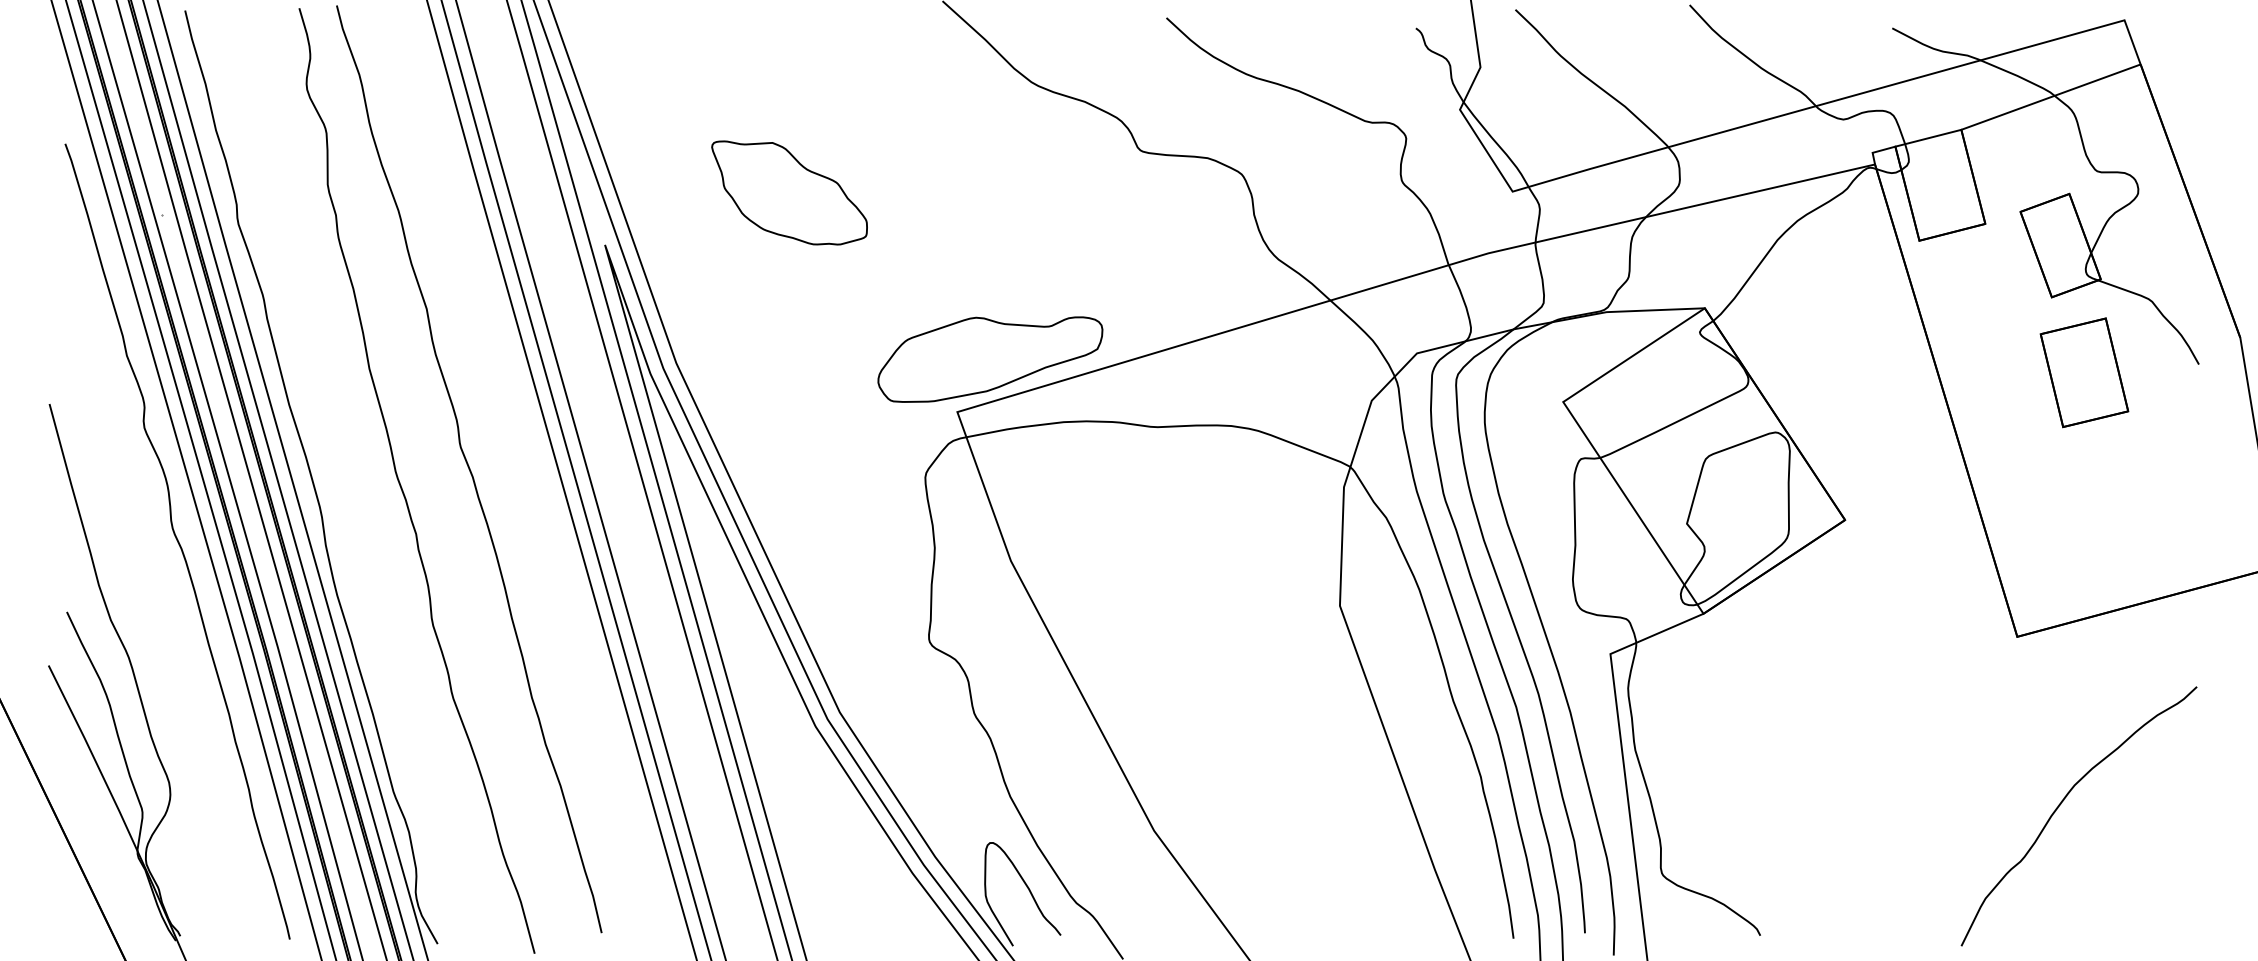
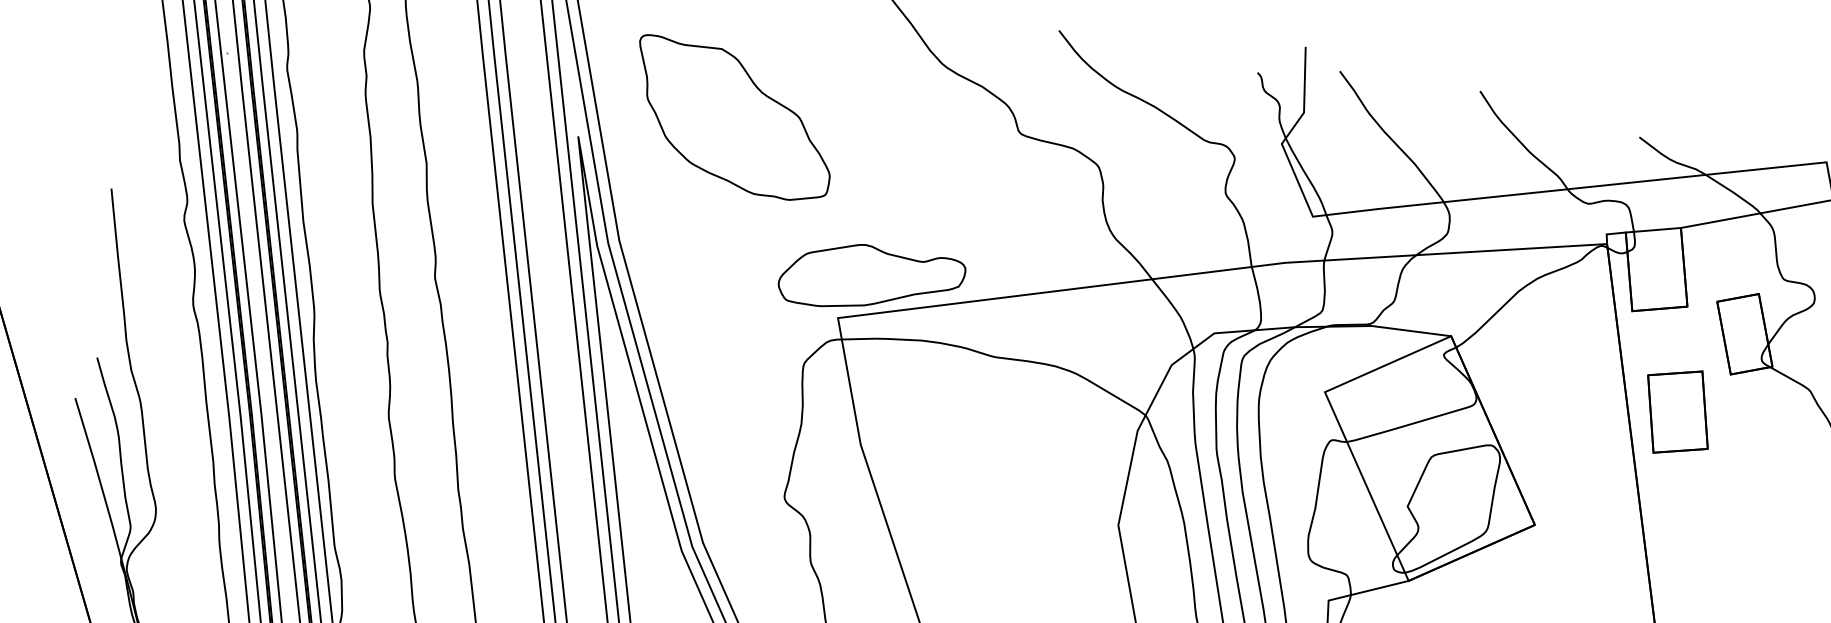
part: (789, 192) -> (733, 119), size x1.67
part: (2084, 372) -> (1678, 411), moved

